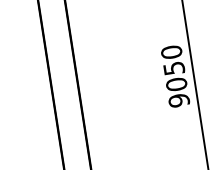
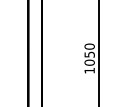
text: (178, 100) -> (89, 70), 9050 -> 1050

